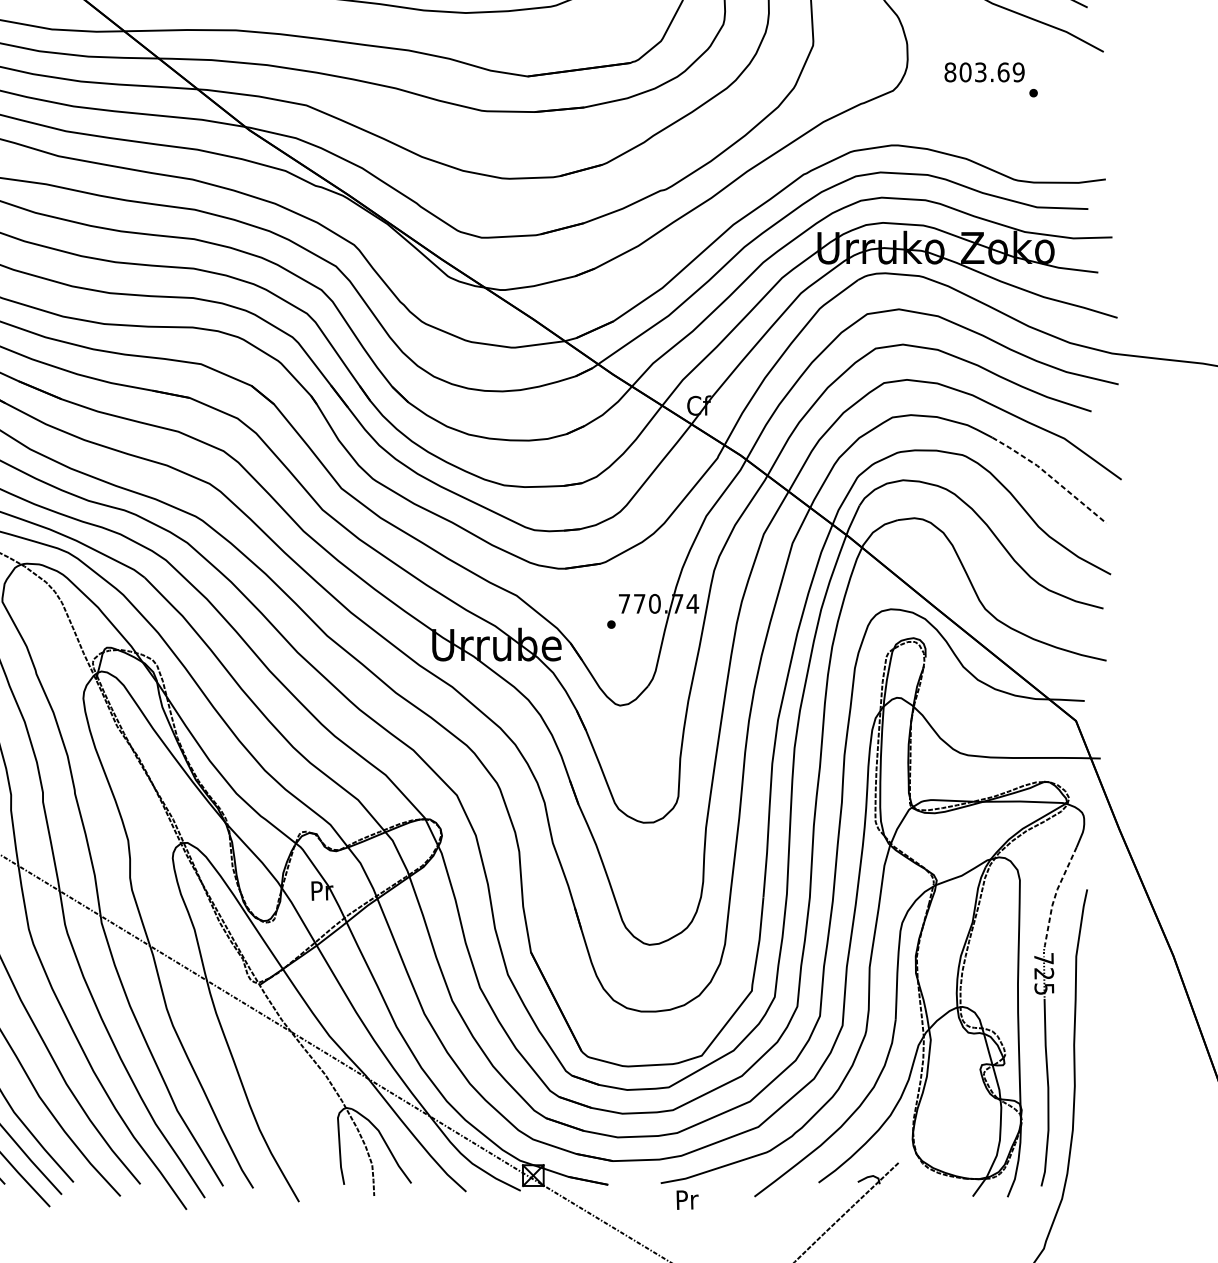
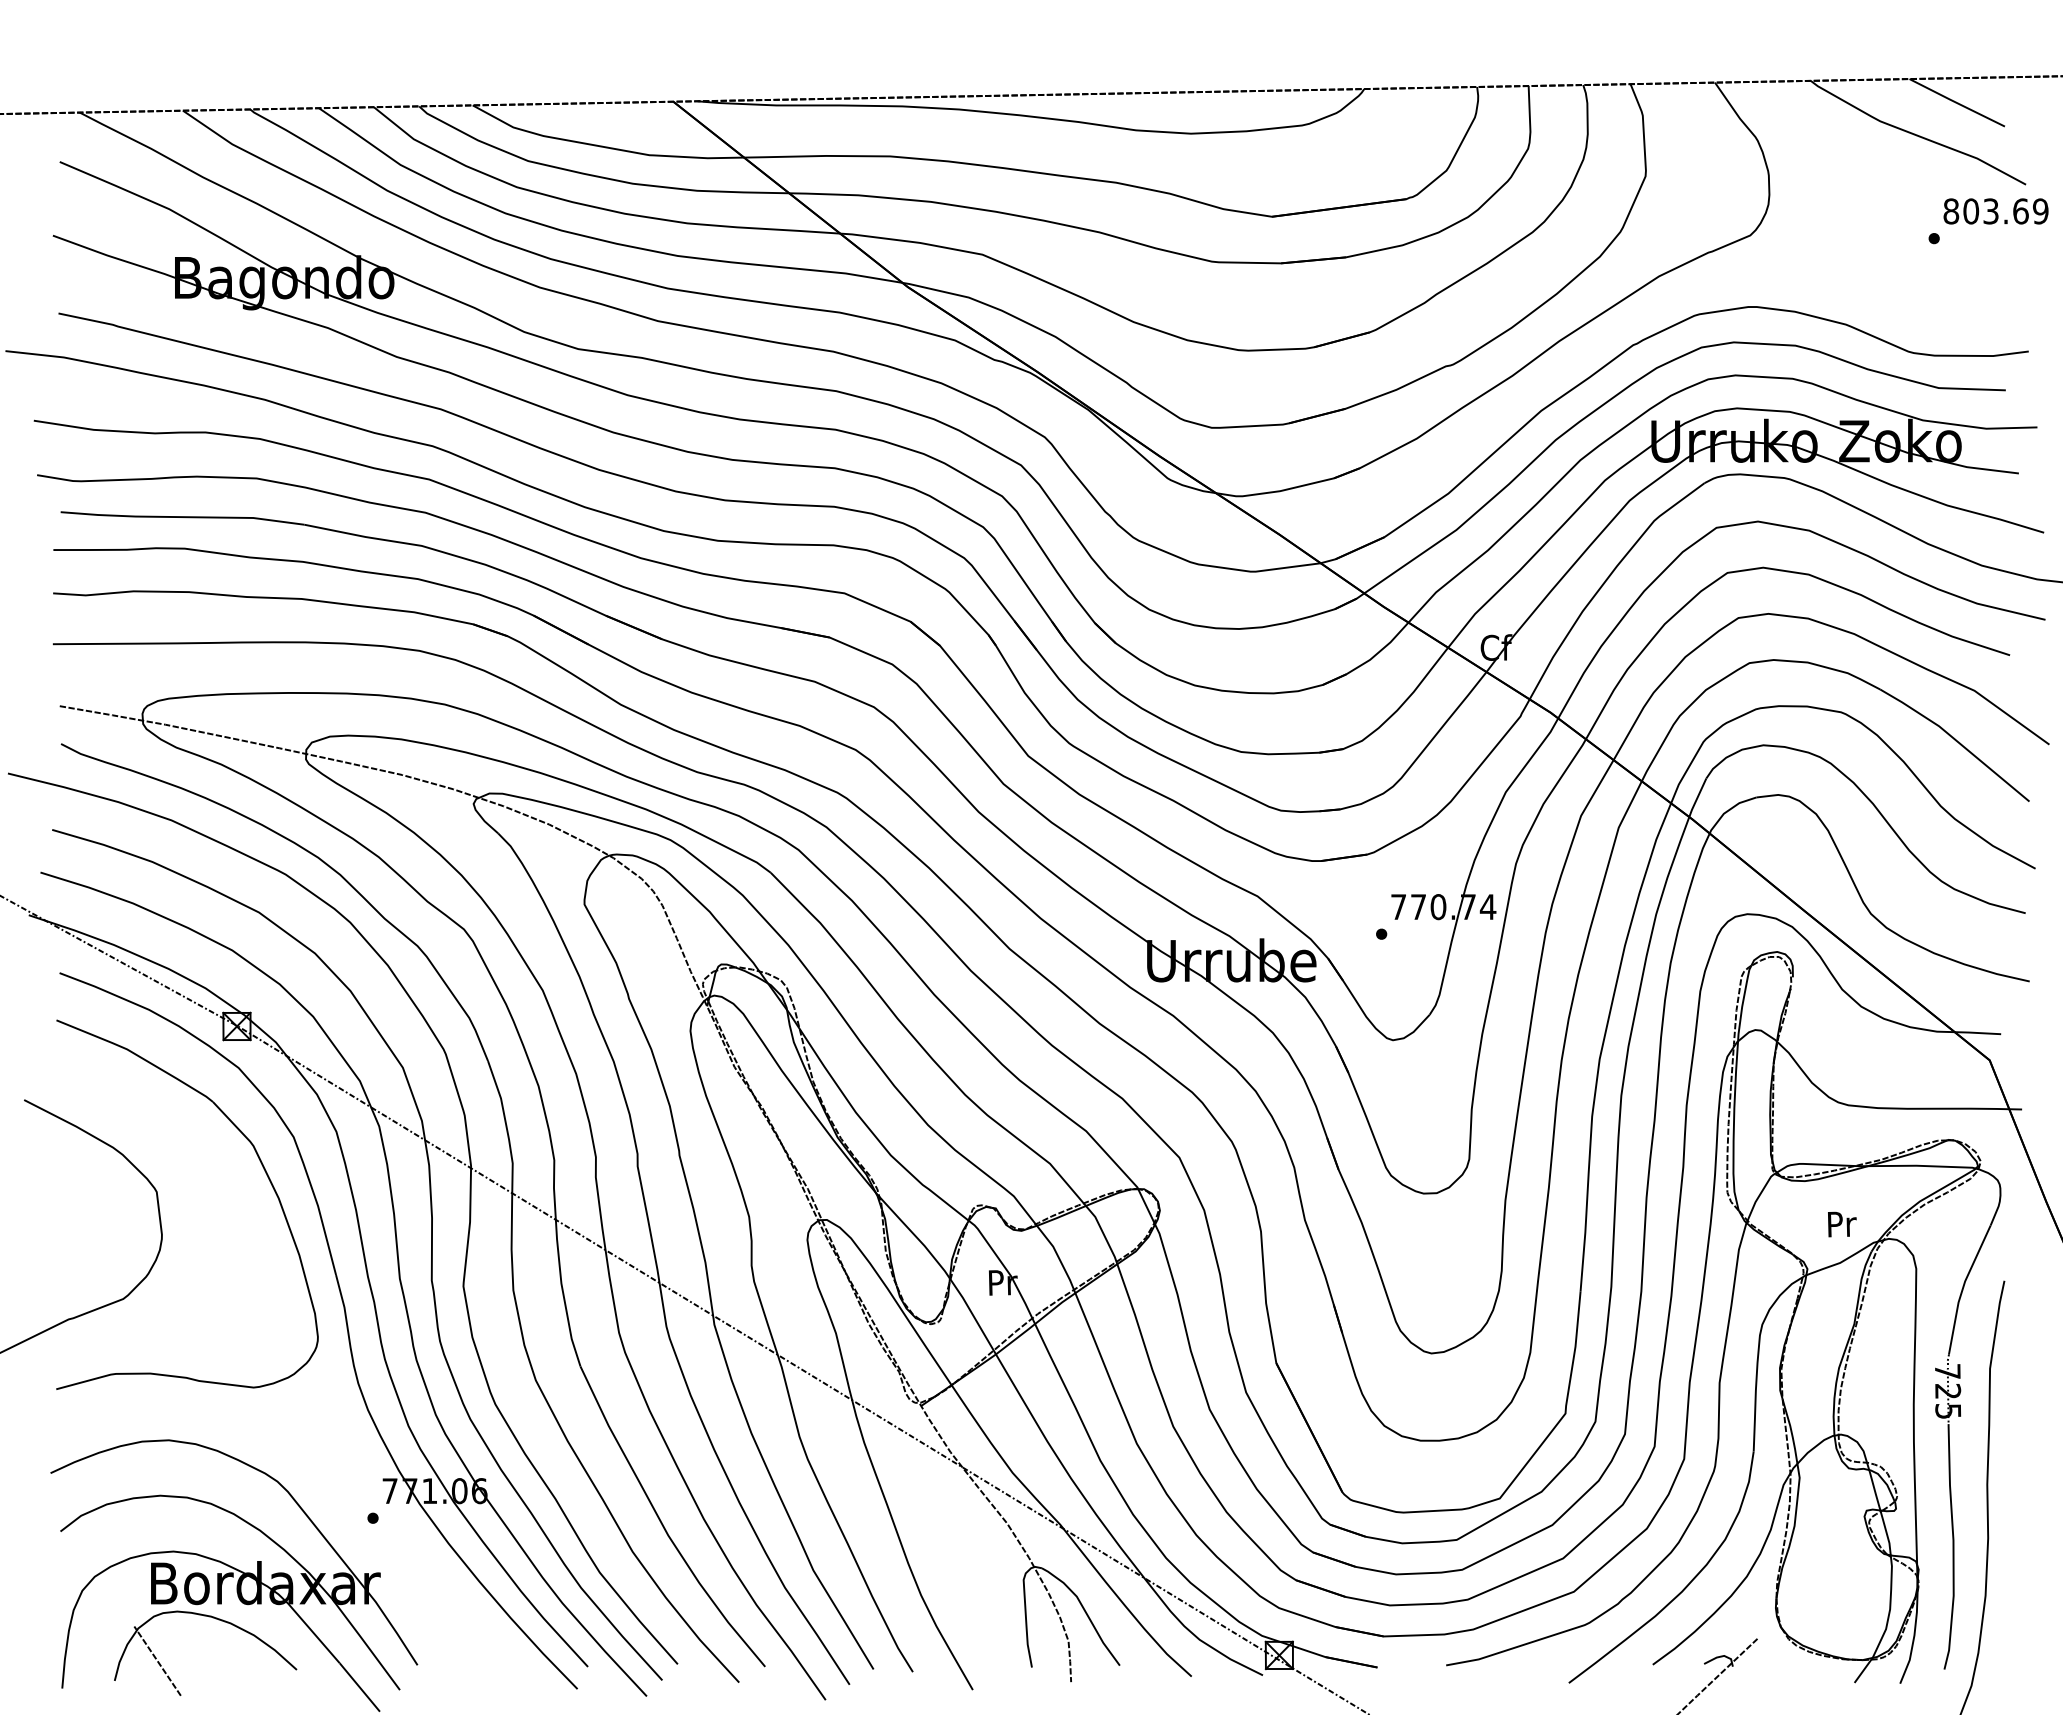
text: (984, 72) -> (1995, 211), moved
line: (1050, 476) -> (1956, 740), dashed -> solid
line: (1055, 895) -> (1962, 1288), dashed -> solid
text: (687, 1200) -> (1842, 1224), moved

